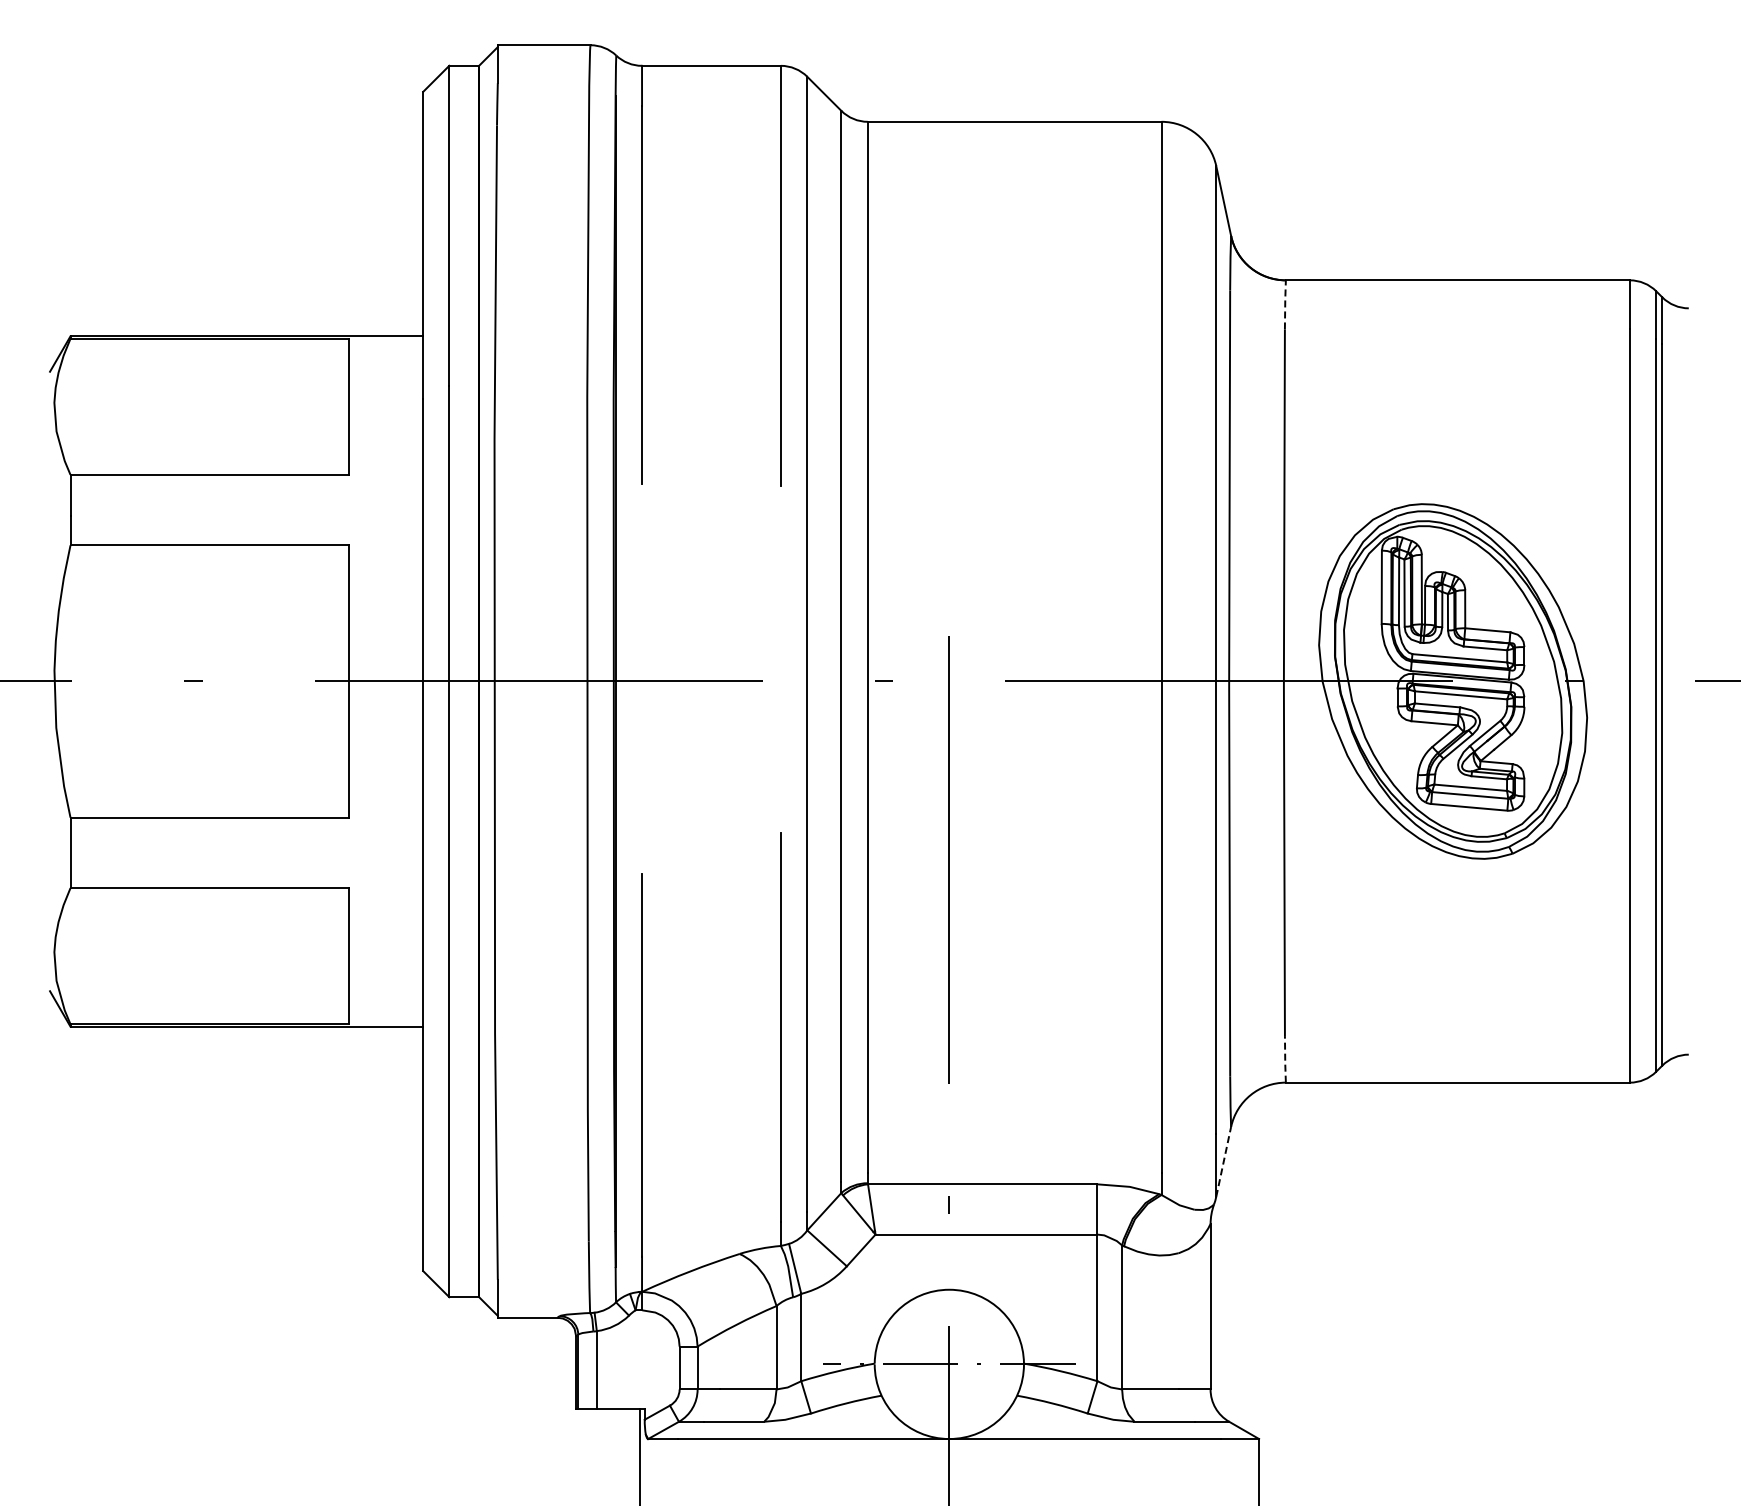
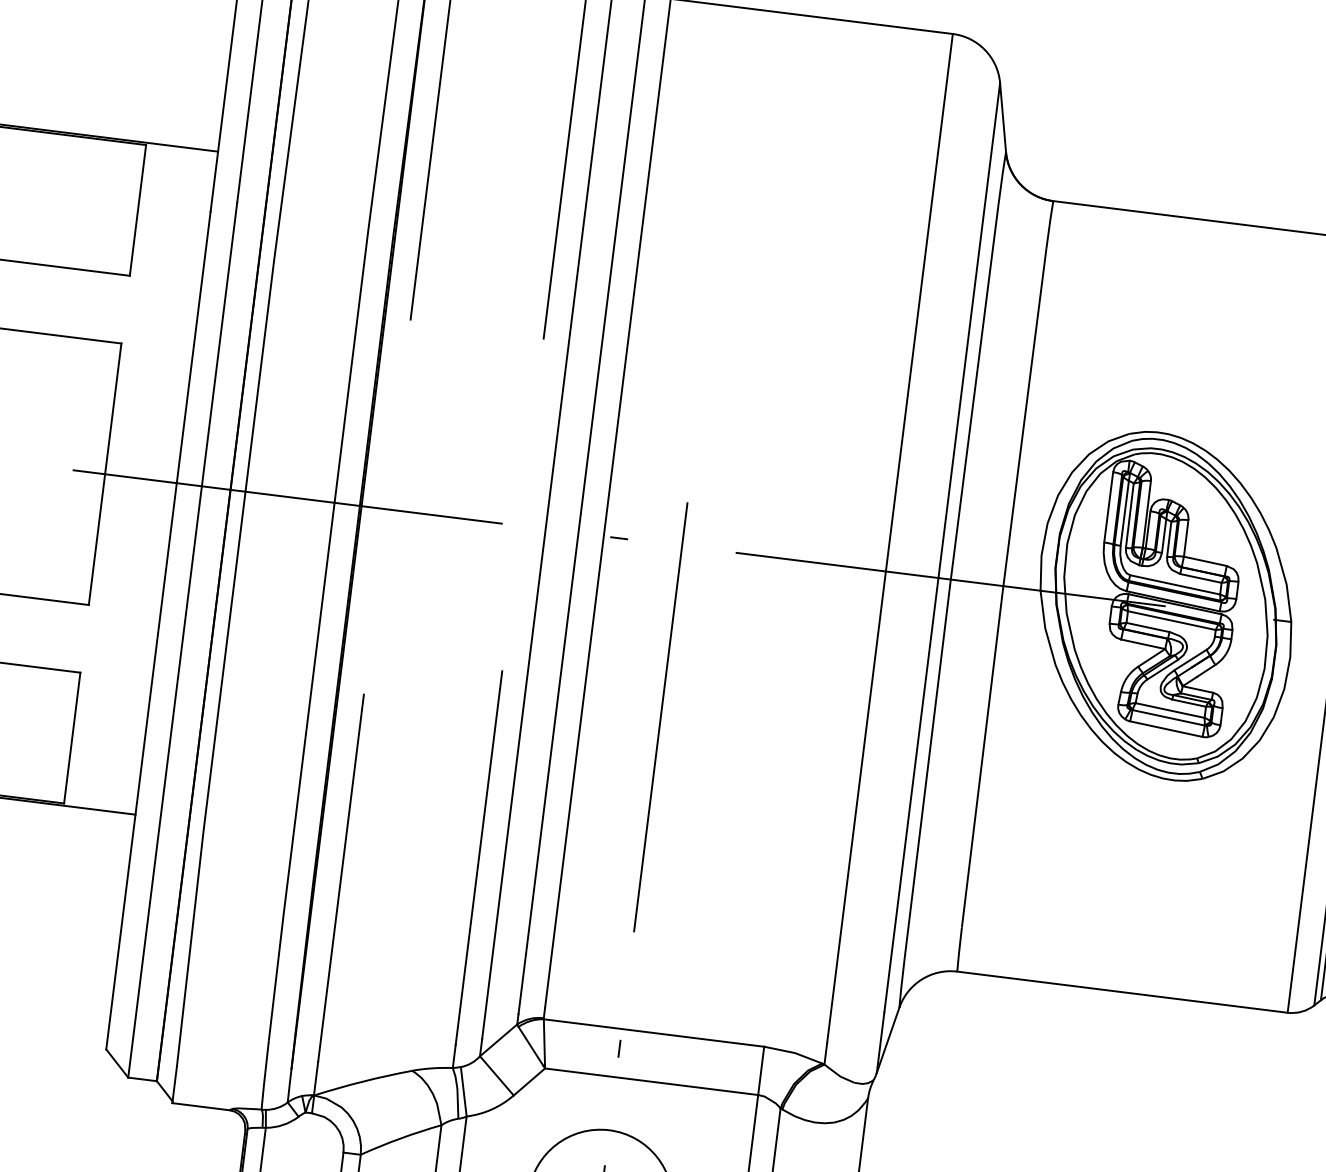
line: (1285, 303) -> (1050, 223), dashed -> solid
line: (1285, 1060) -> (959, 950), dashed -> solid
line: (1223, 1161) -> (887, 1039), dashed -> solid

